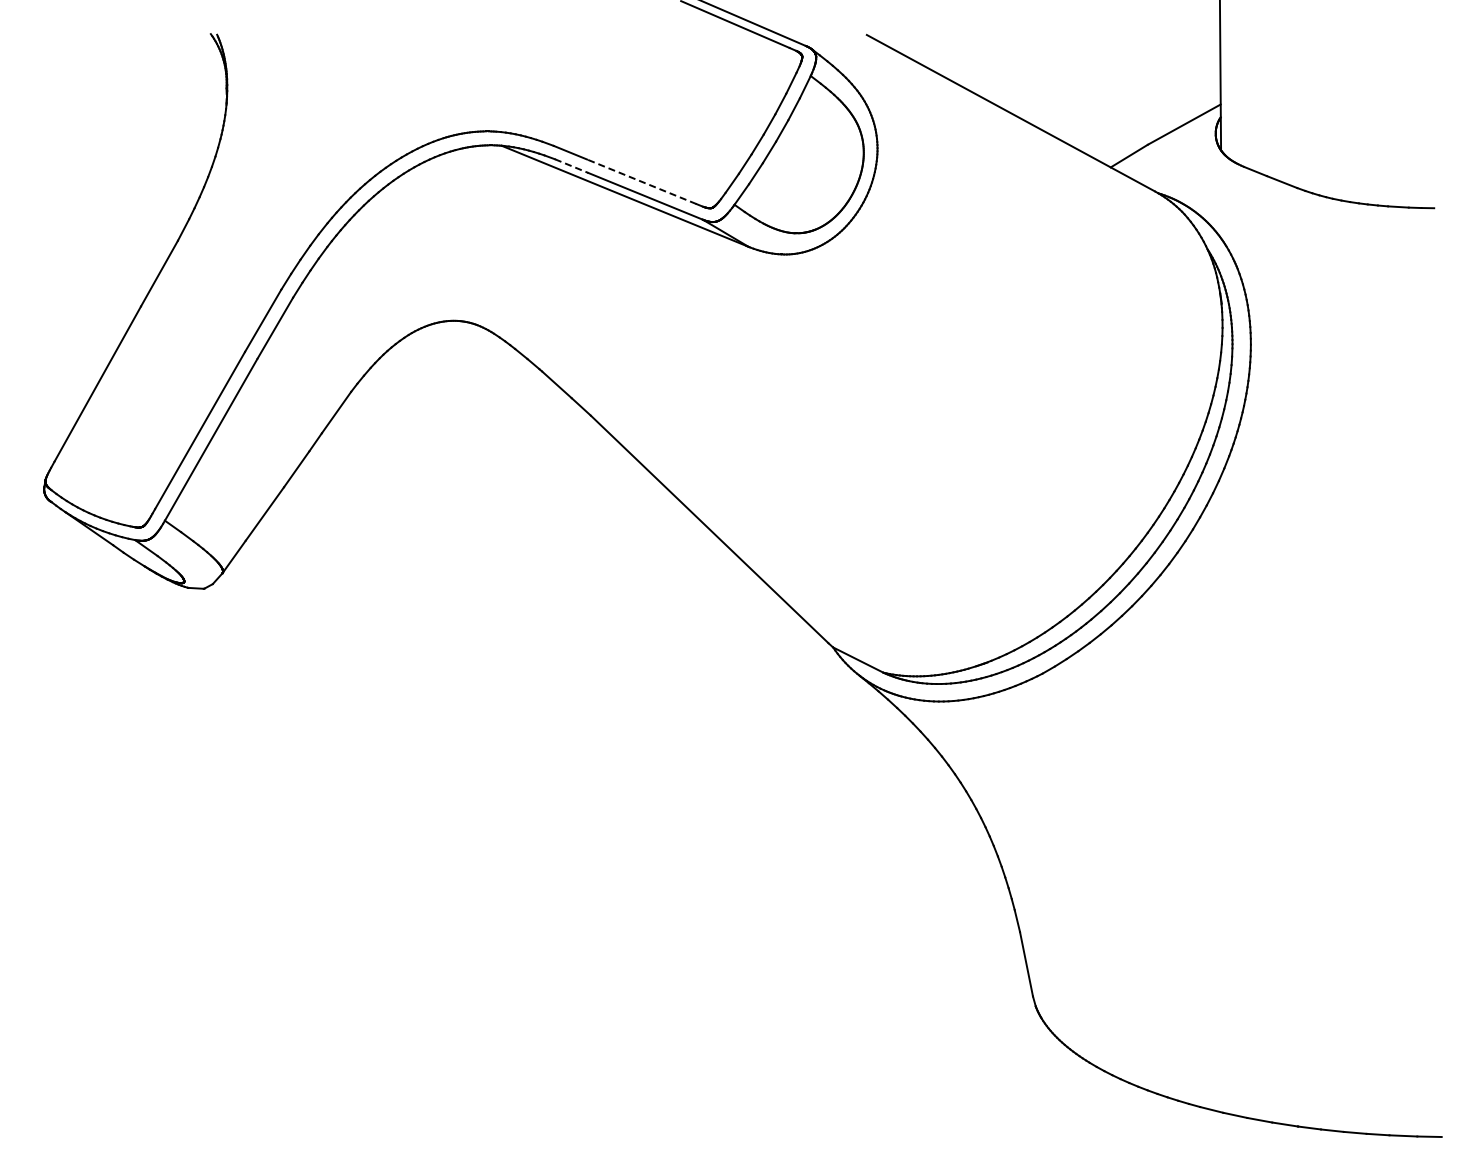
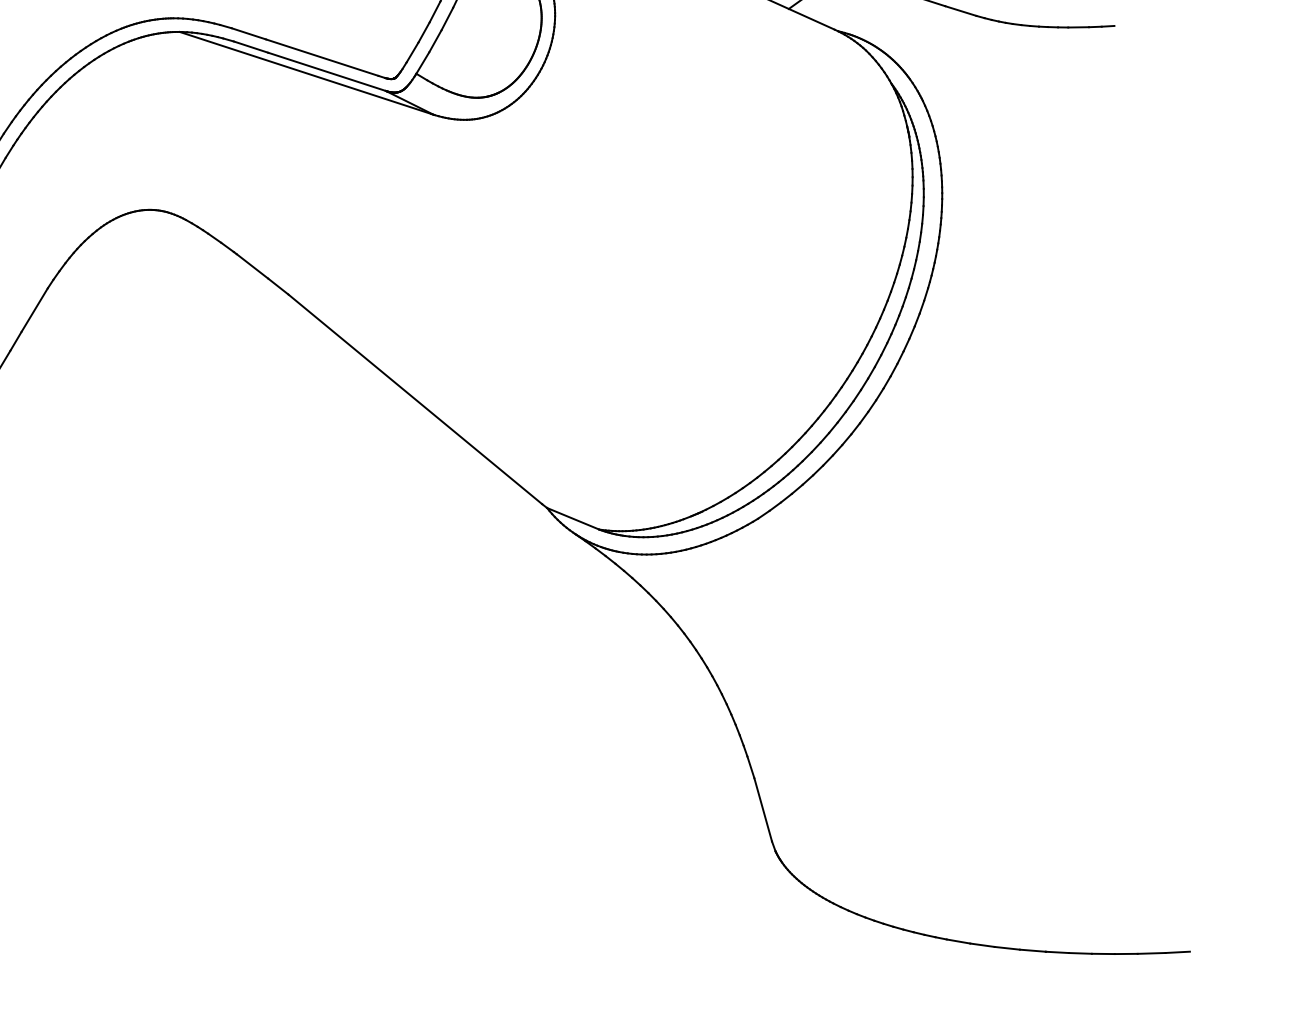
line: (572, 166) -> (251, 47), dashed -> solid
line: (641, 181) -> (321, 57), dashed -> solid

